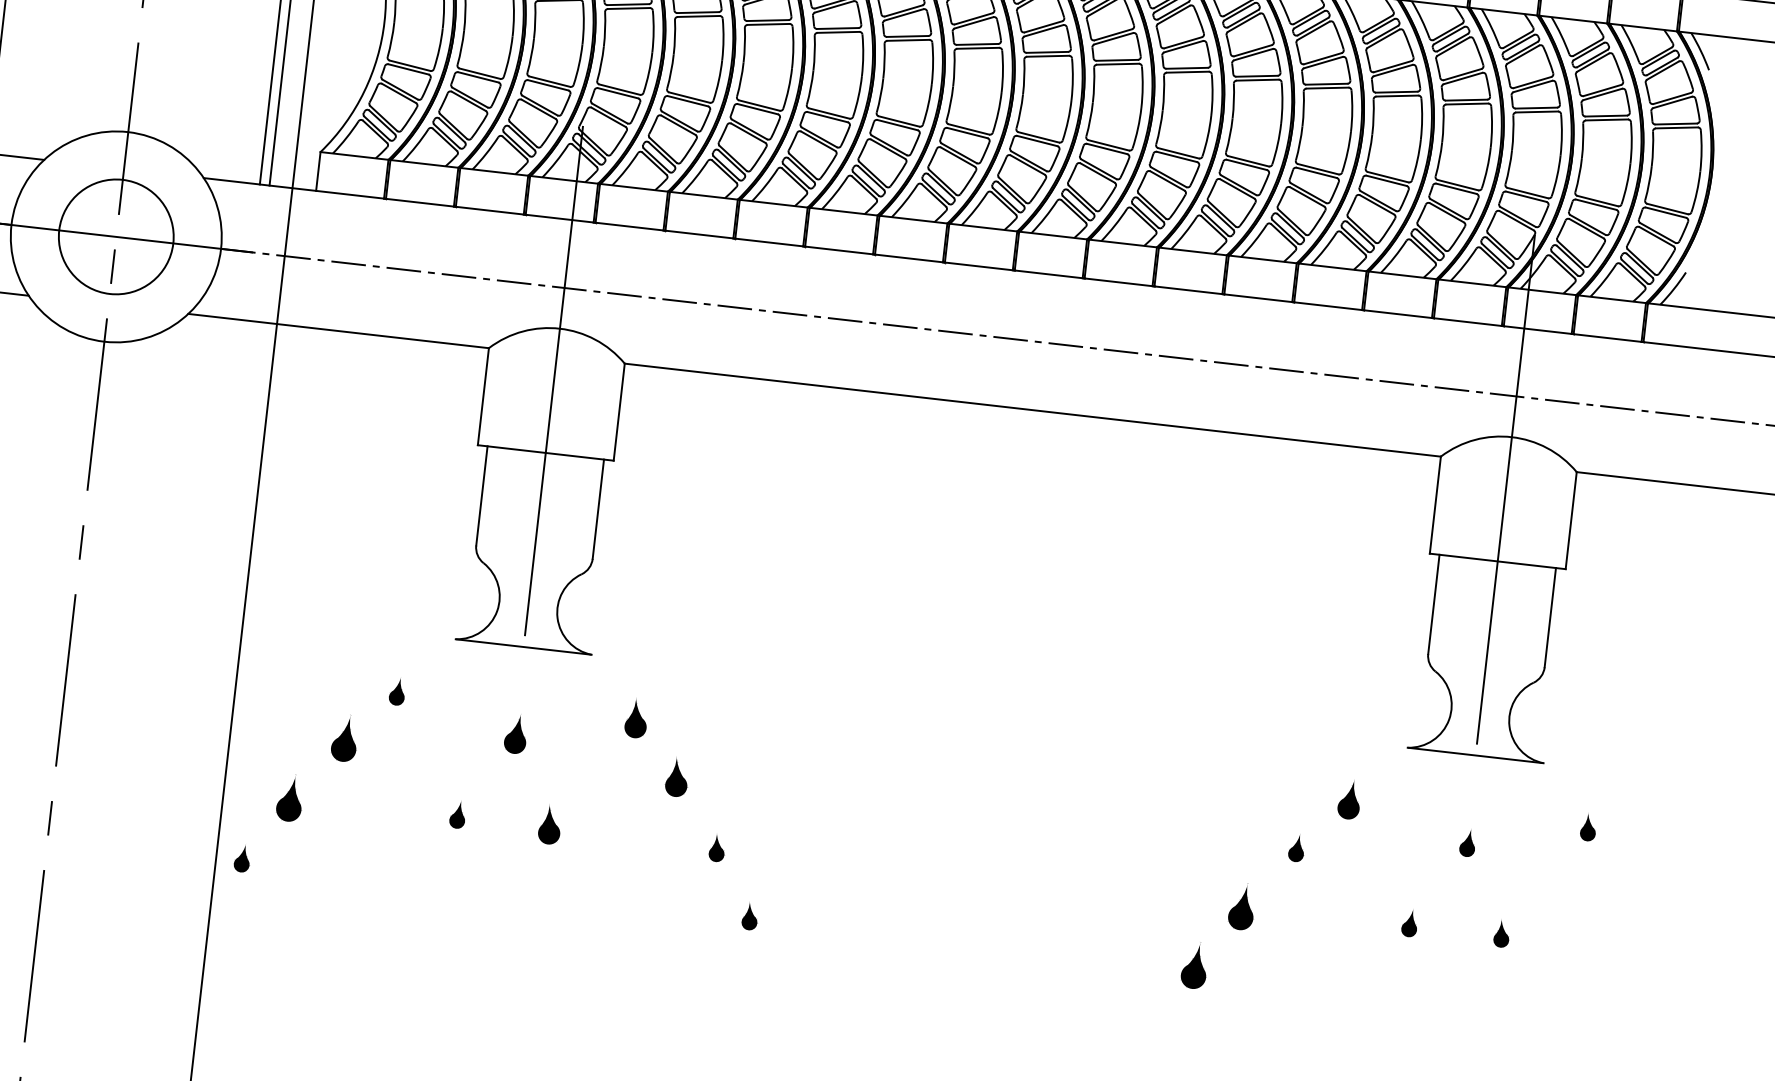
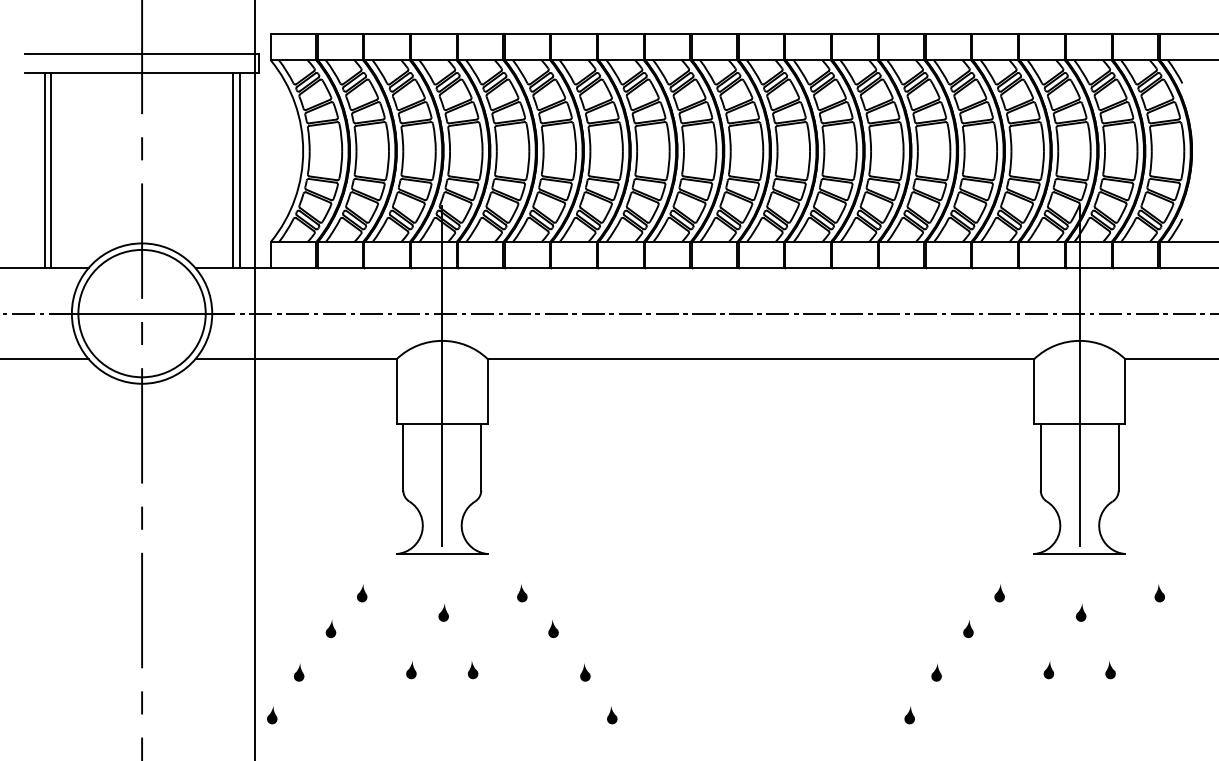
circle: (115, 236) -> (141, 313), size x1.67
part: (636, 719) -> (522, 593), size x0.71
part: (515, 734) -> (443, 612), size x0.71
part: (344, 739) -> (330, 628), size x0.62
part: (677, 777) -> (553, 628), size x0.71
part: (288, 799) -> (298, 672), size x0.62
part: (1349, 800) -> (999, 593), size x0.71
part: (549, 826) -> (472, 670), size x0.71
part: (1241, 908) -> (936, 672), size x0.62
part: (1193, 967) -> (909, 715), size x0.62

